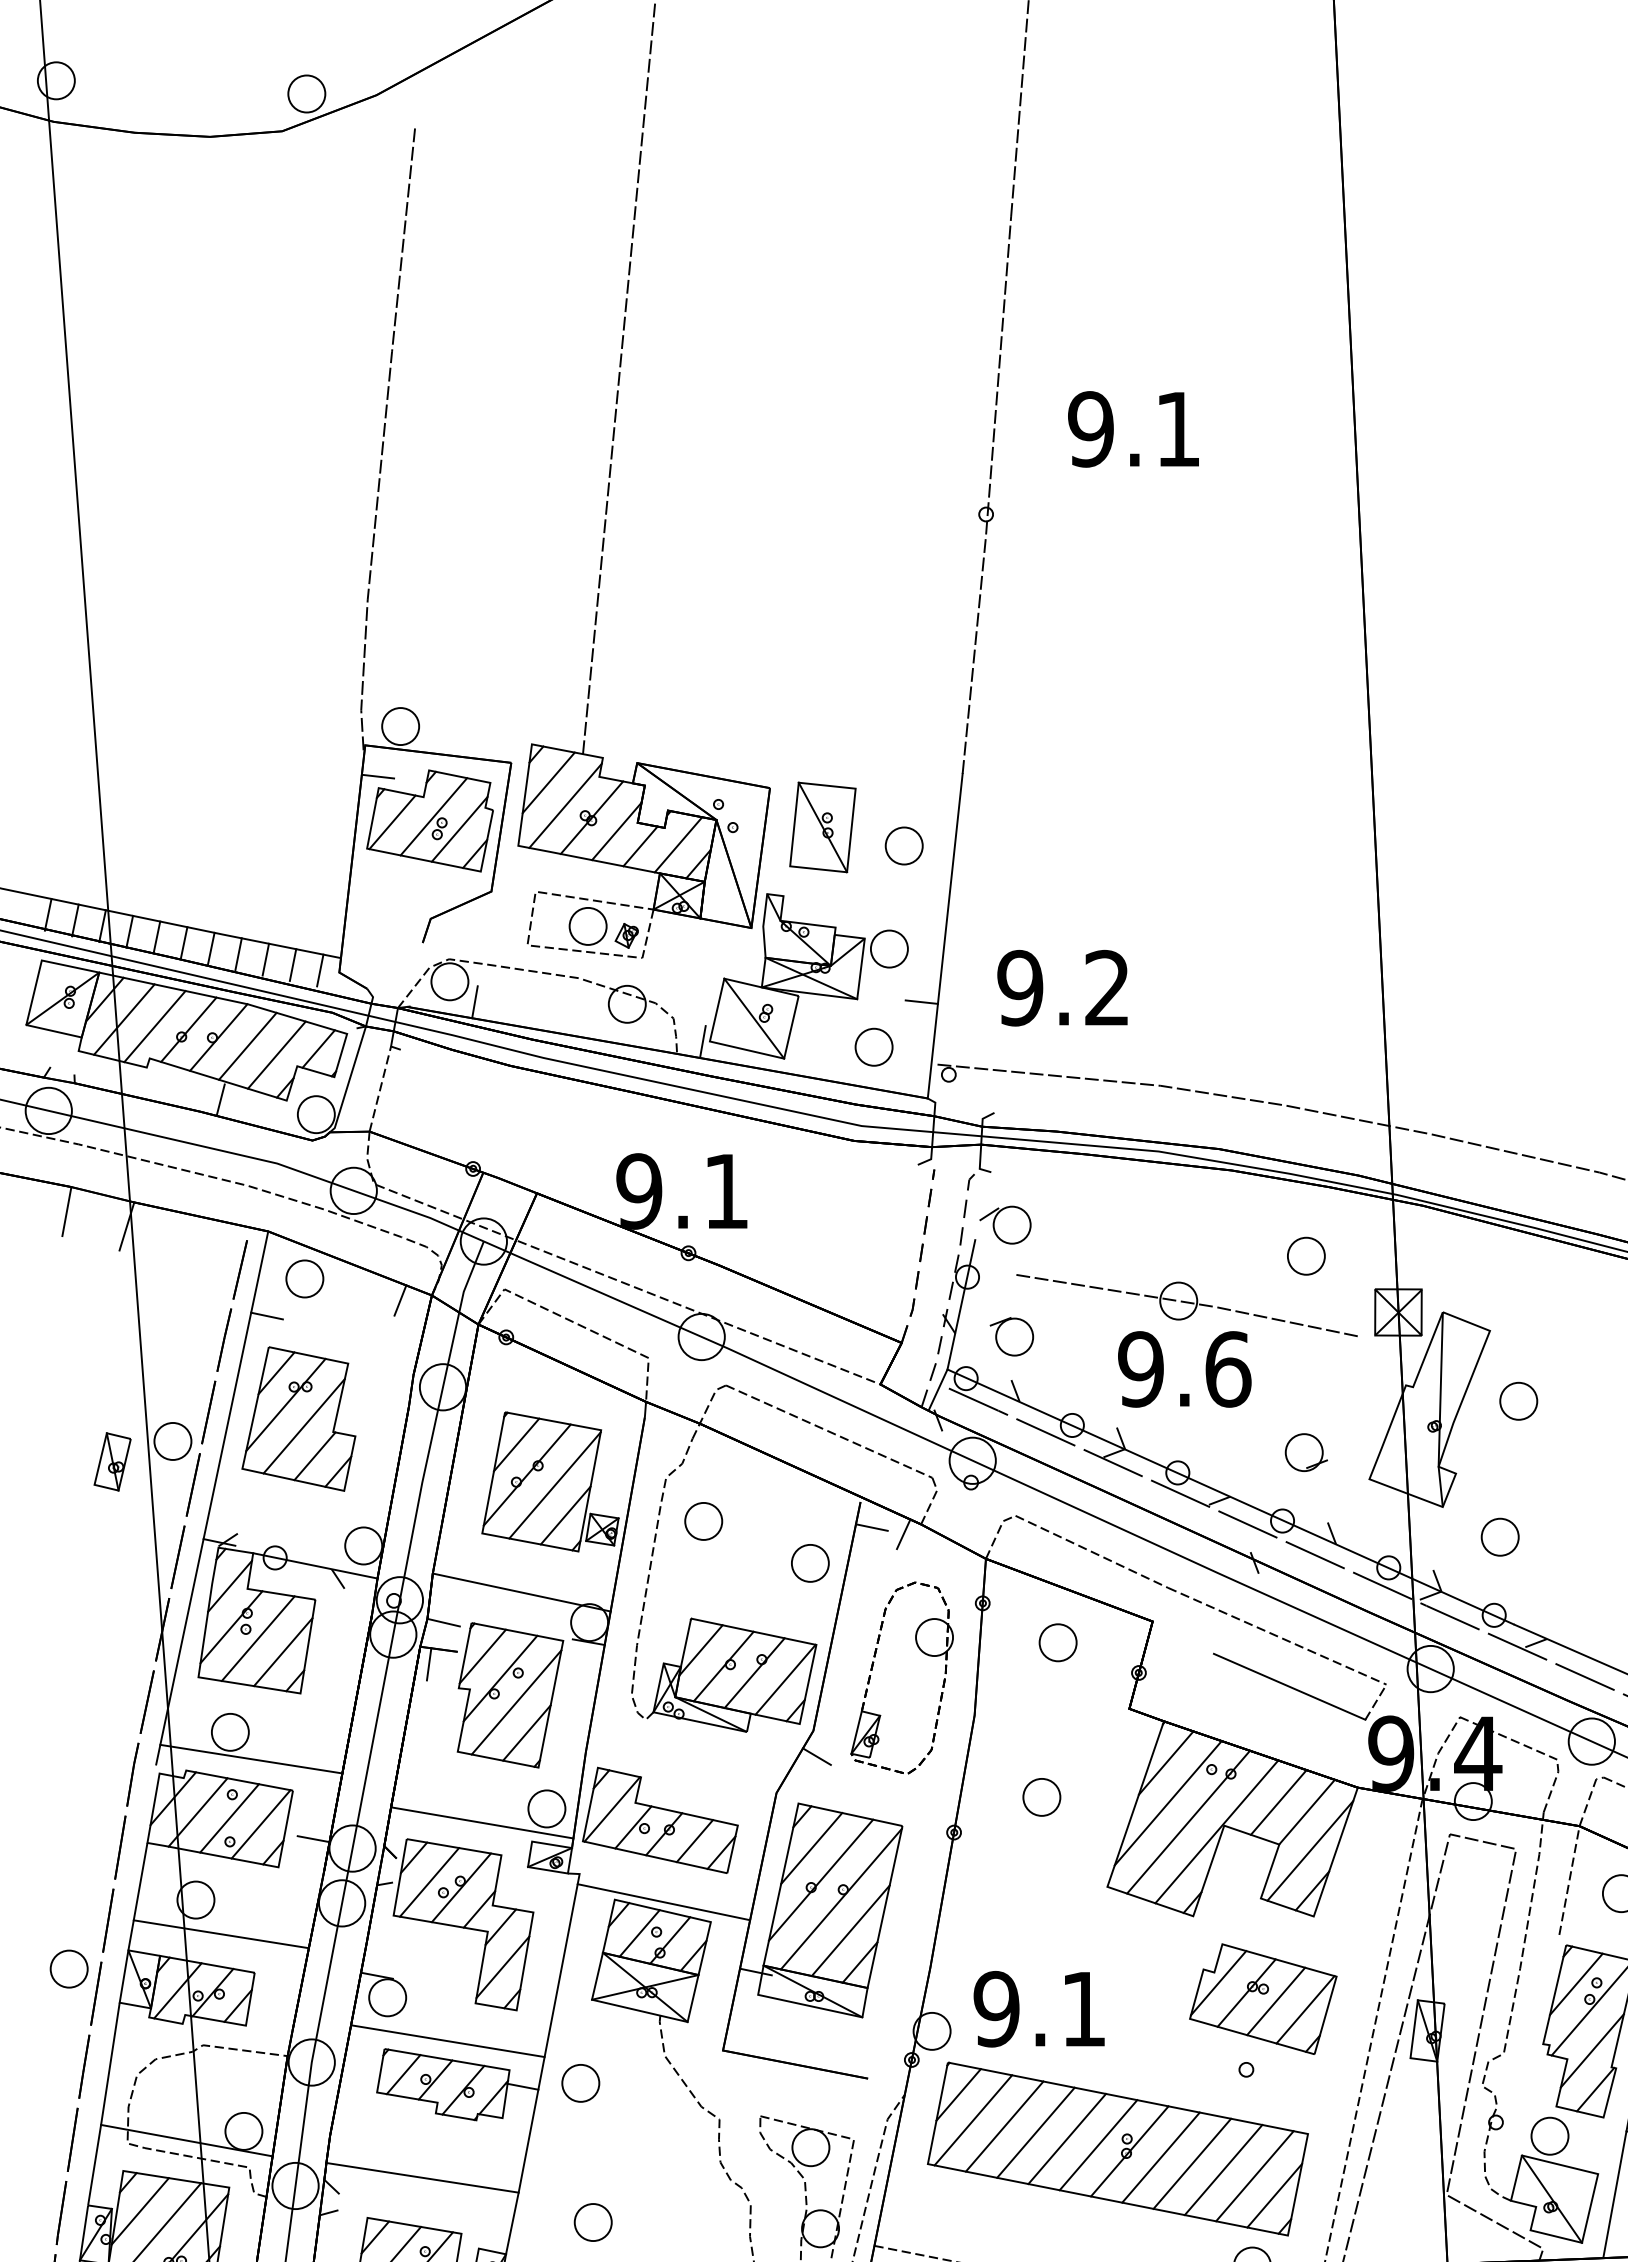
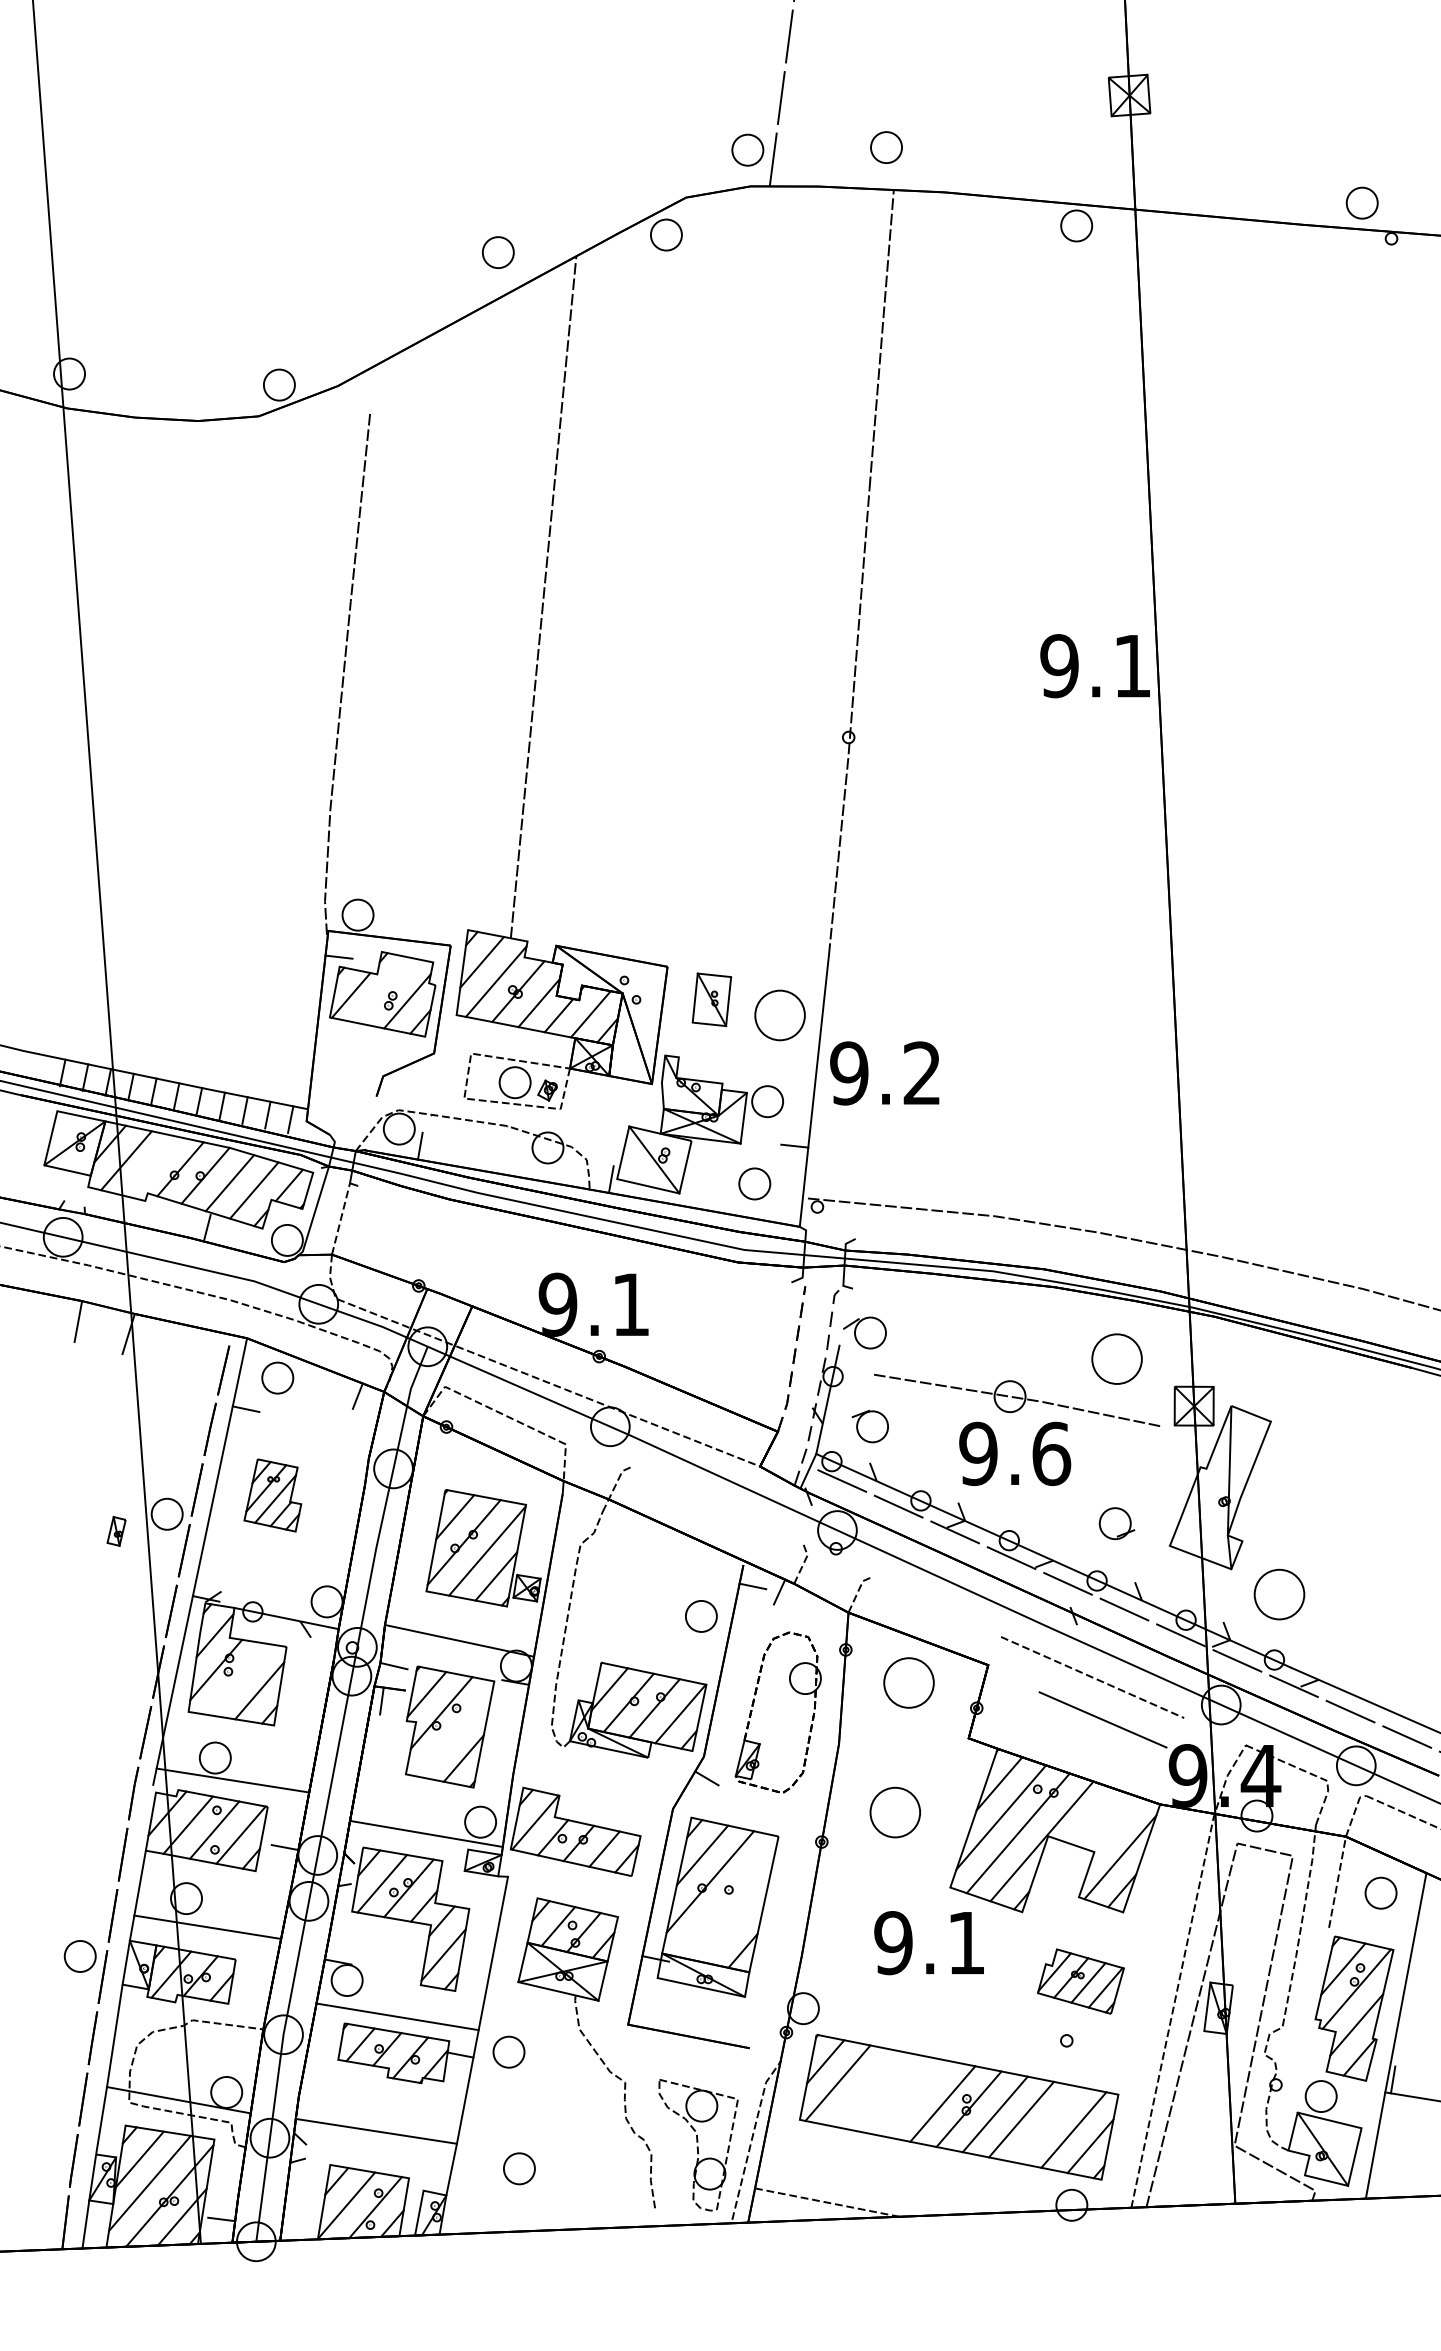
text: (1132, 429) -> (1094, 666), moved
line: (433, 816) -> (385, 990), removed
part: (822, 827) -> (711, 999), size x0.7
part: (903, 845) -> (779, 1014), size x1.6
text: (1062, 988) -> (884, 1073), moved
line: (154, 1026) -> (151, 1166), removed
part: (1305, 1255) -> (1116, 1358), size x1.6
part: (1518, 1401) -> (1294, 1480), removed
part: (298, 1419) -> (272, 1495), size x0.6
line: (828, 1430) -> (716, 1505), removed
part: (112, 1461) -> (116, 1531), size x0.6
part: (703, 1520) -> (611, 1580), removed
part: (1500, 1537) -> (1279, 1594), size x1.6
line: (1092, 1551) -> (937, 1606), removed
line: (258, 1638) -> (238, 1679), removed
part: (1057, 1642) -> (908, 1682), size x1.6
line: (515, 1701) -> (454, 1732), removed
line: (1376, 1701) -> (1175, 1732), removed
part: (1042, 1797) -> (895, 1812), size x1.6
line: (1278, 1802) -> (1093, 1816), removed
line: (1306, 1811) -> (1117, 1824), removed
line: (841, 1898) -> (727, 1897), removed
line: (663, 1902) -> (578, 1900), removed
line: (849, 1930) -> (734, 1924), removed
part: (1262, 1998) -> (1080, 1981), size x0.7
text: (1038, 2009) -> (928, 1943), moved
line: (1003, 2126) -> (863, 2088), removed
line: (1034, 2132) -> (889, 2093), removed
line: (1067, 2138) -> (916, 2098), removed
line: (1223, 2169) -> (1047, 2124), removed

